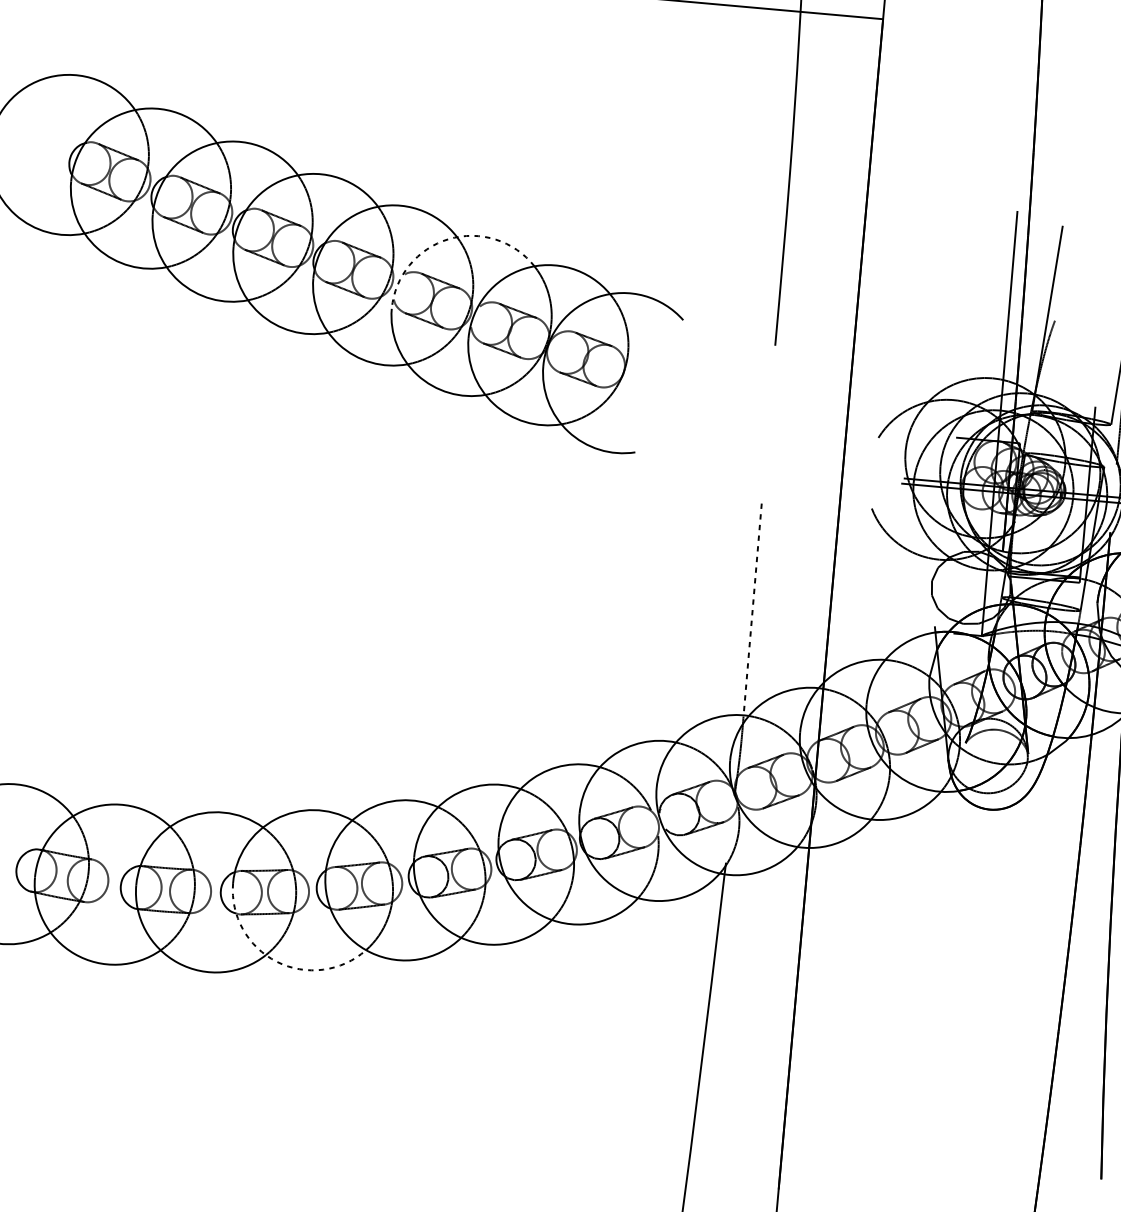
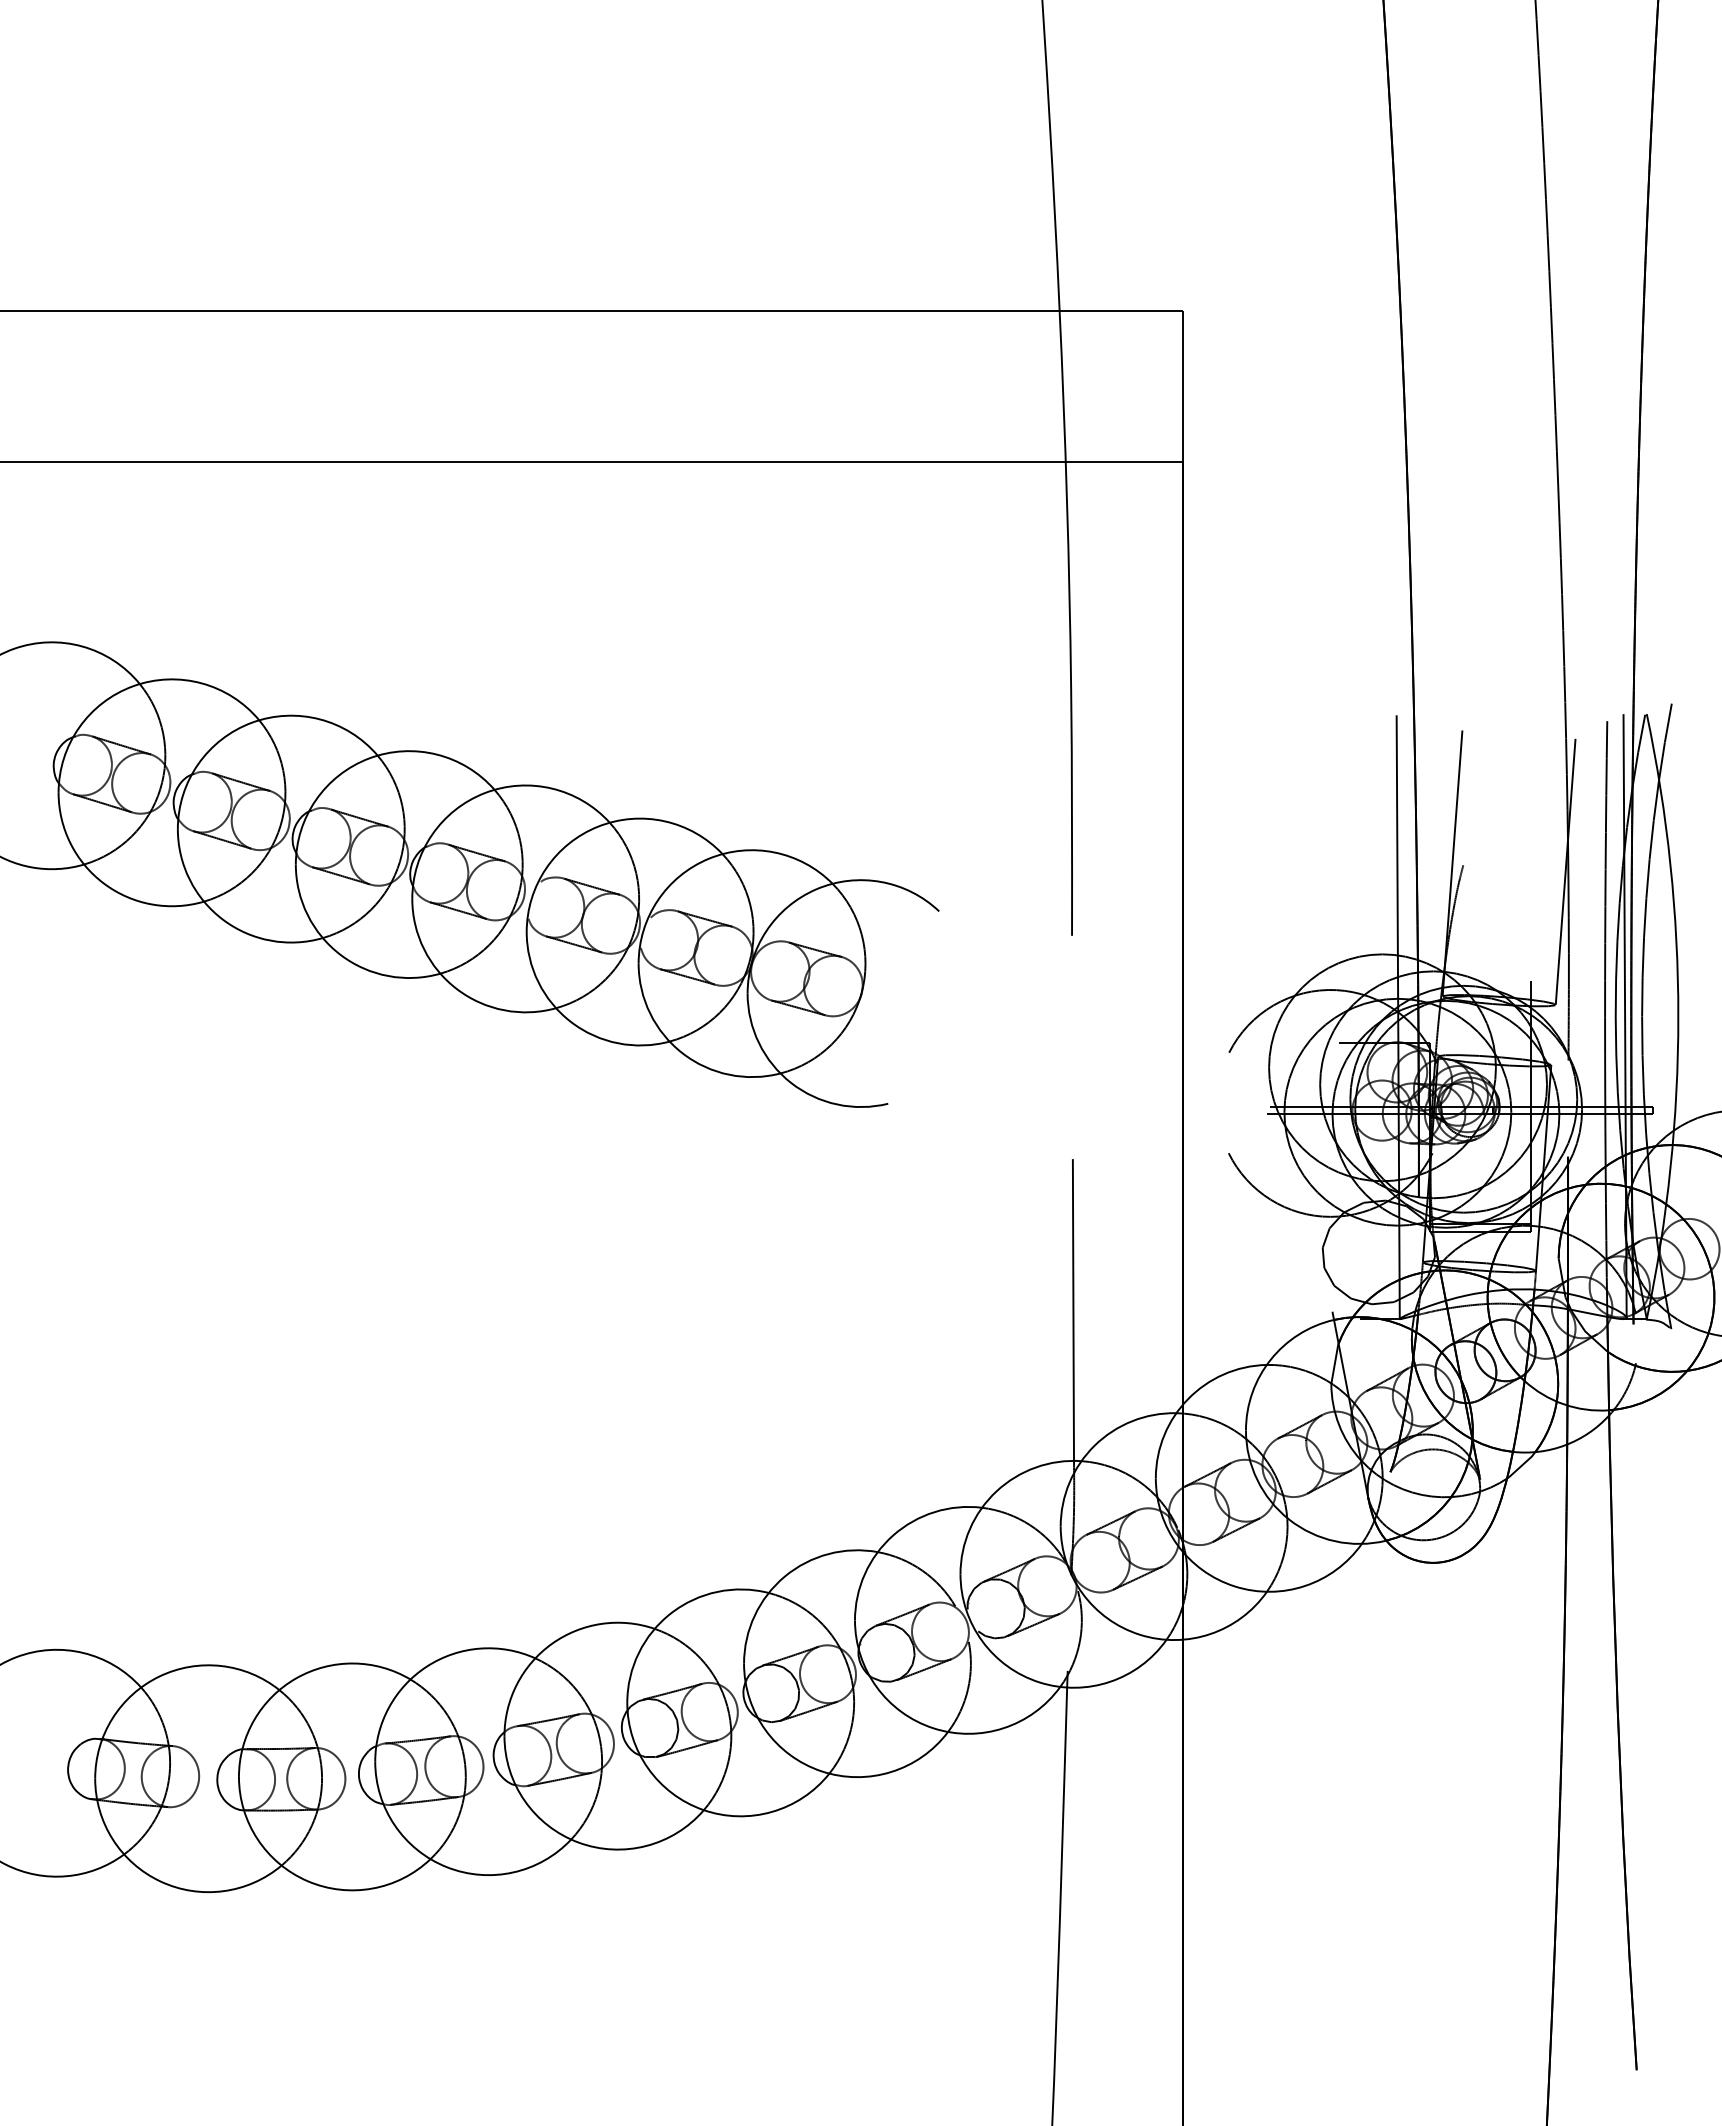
arc: (448, 239) -> (598, 826), dashed -> solid
line: (752, 610) -> (1073, 1311), dashed -> solid
arc: (276, 962) -> (446, 1867), dashed -> solid

